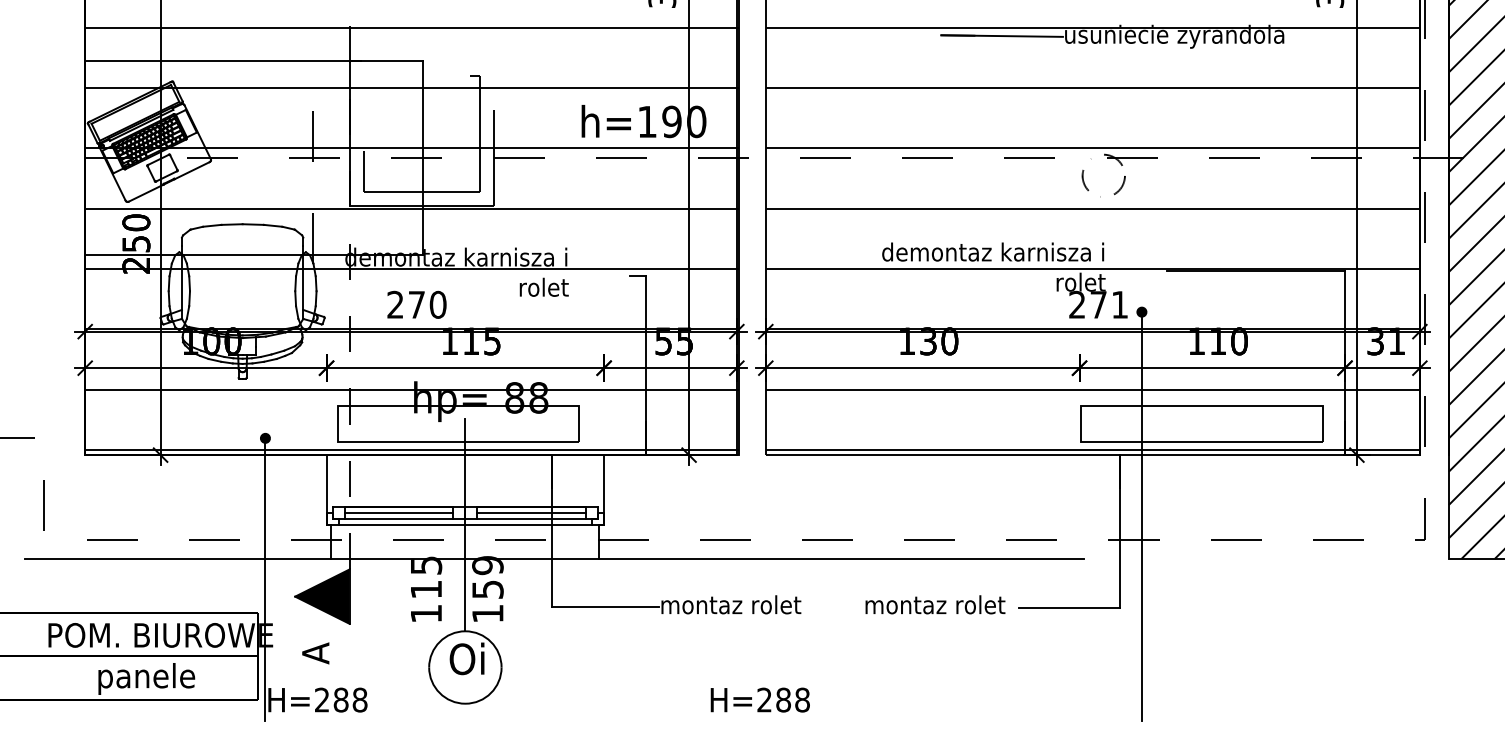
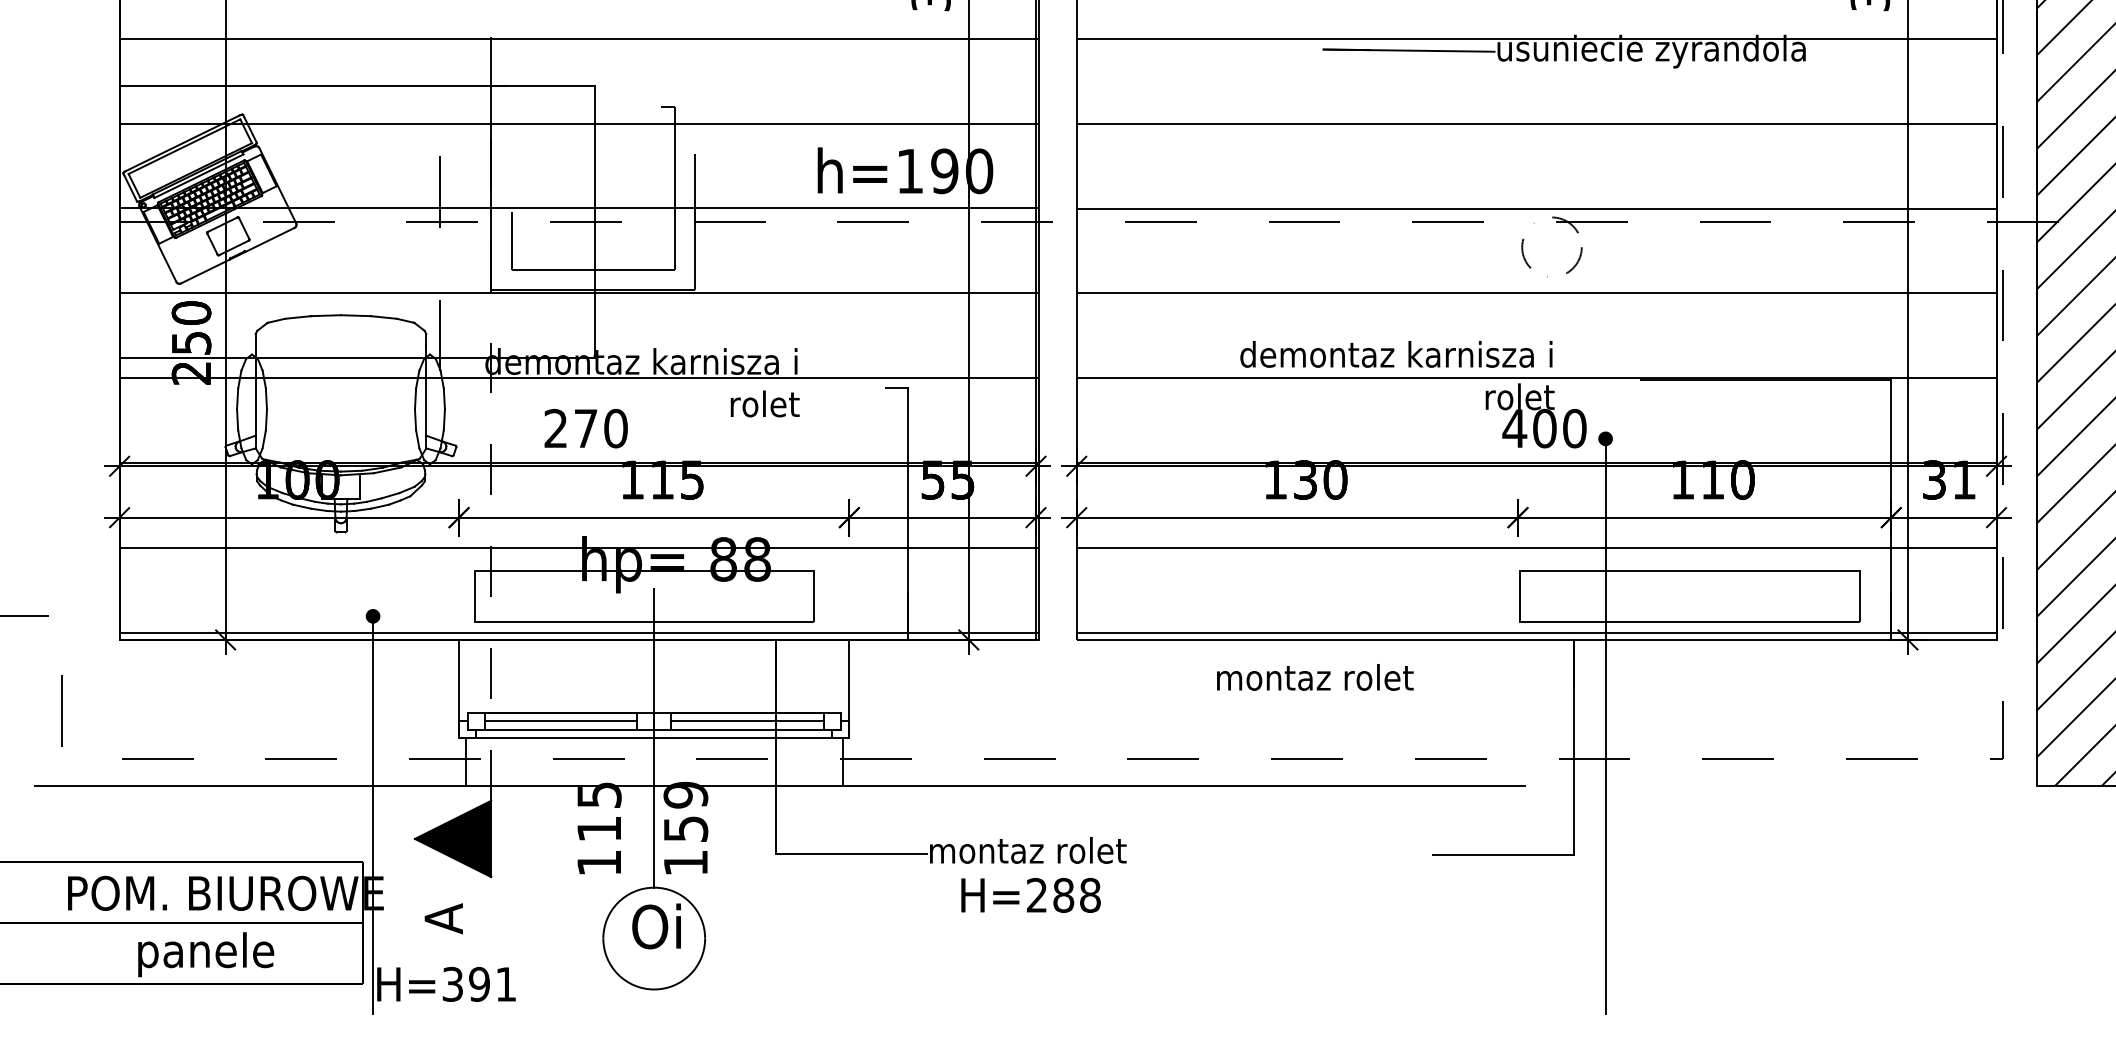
text: (1098, 304) -> (1544, 428), 271 -> 400
text: (935, 604) -> (1315, 677), moved
text: (341, 699) -> (479, 983), H=288 -> H=391
text: (759, 699) -> (1030, 894), moved

